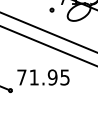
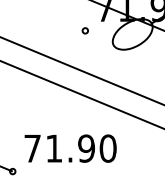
text: (64, 77) -> (107, 148), 71.95 -> 71.90

